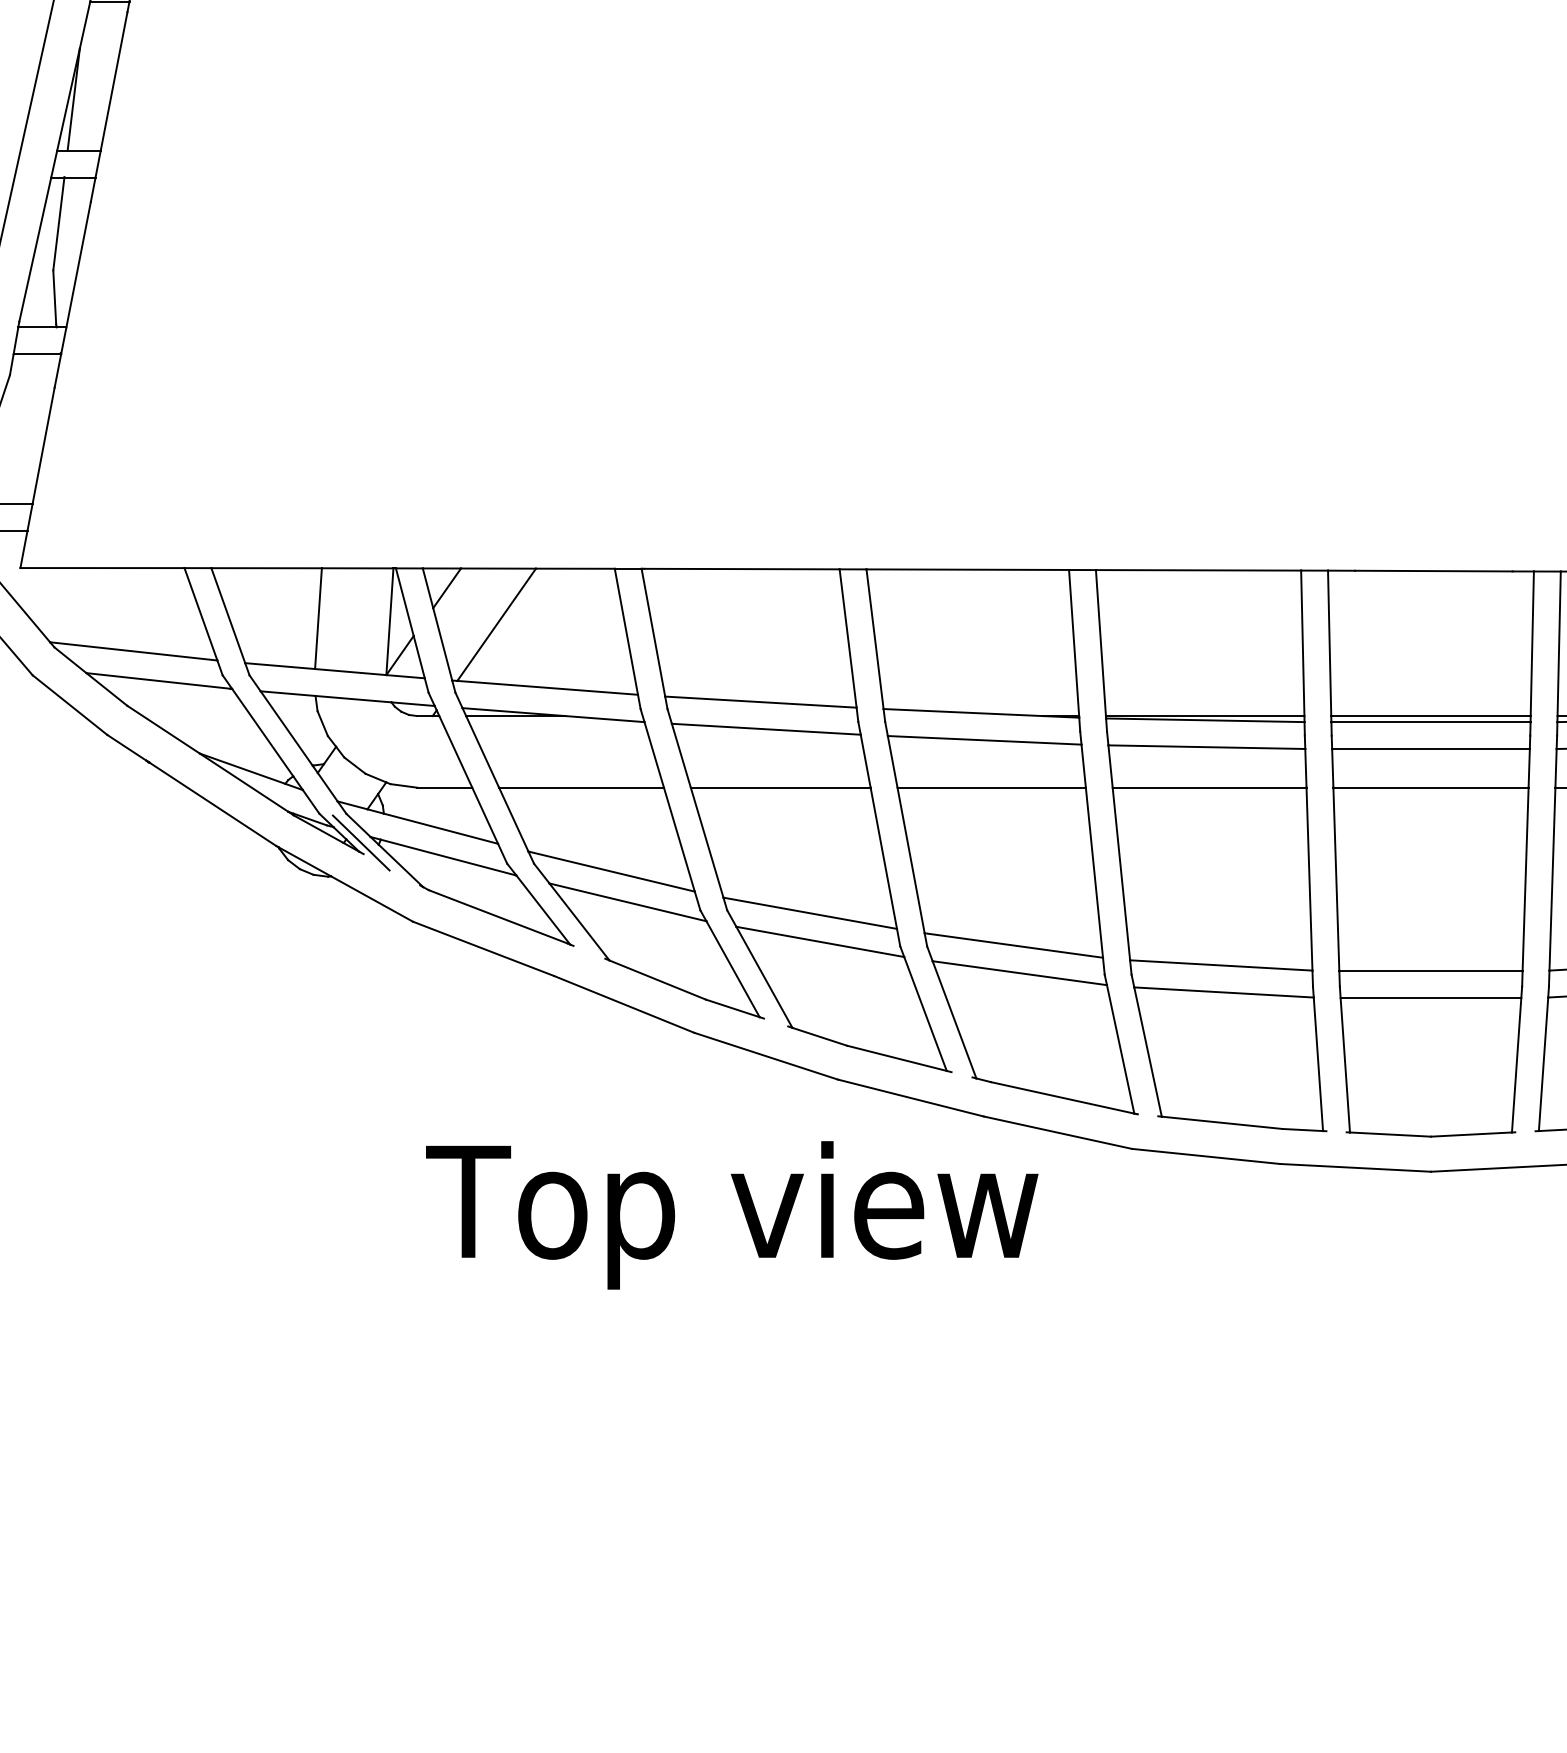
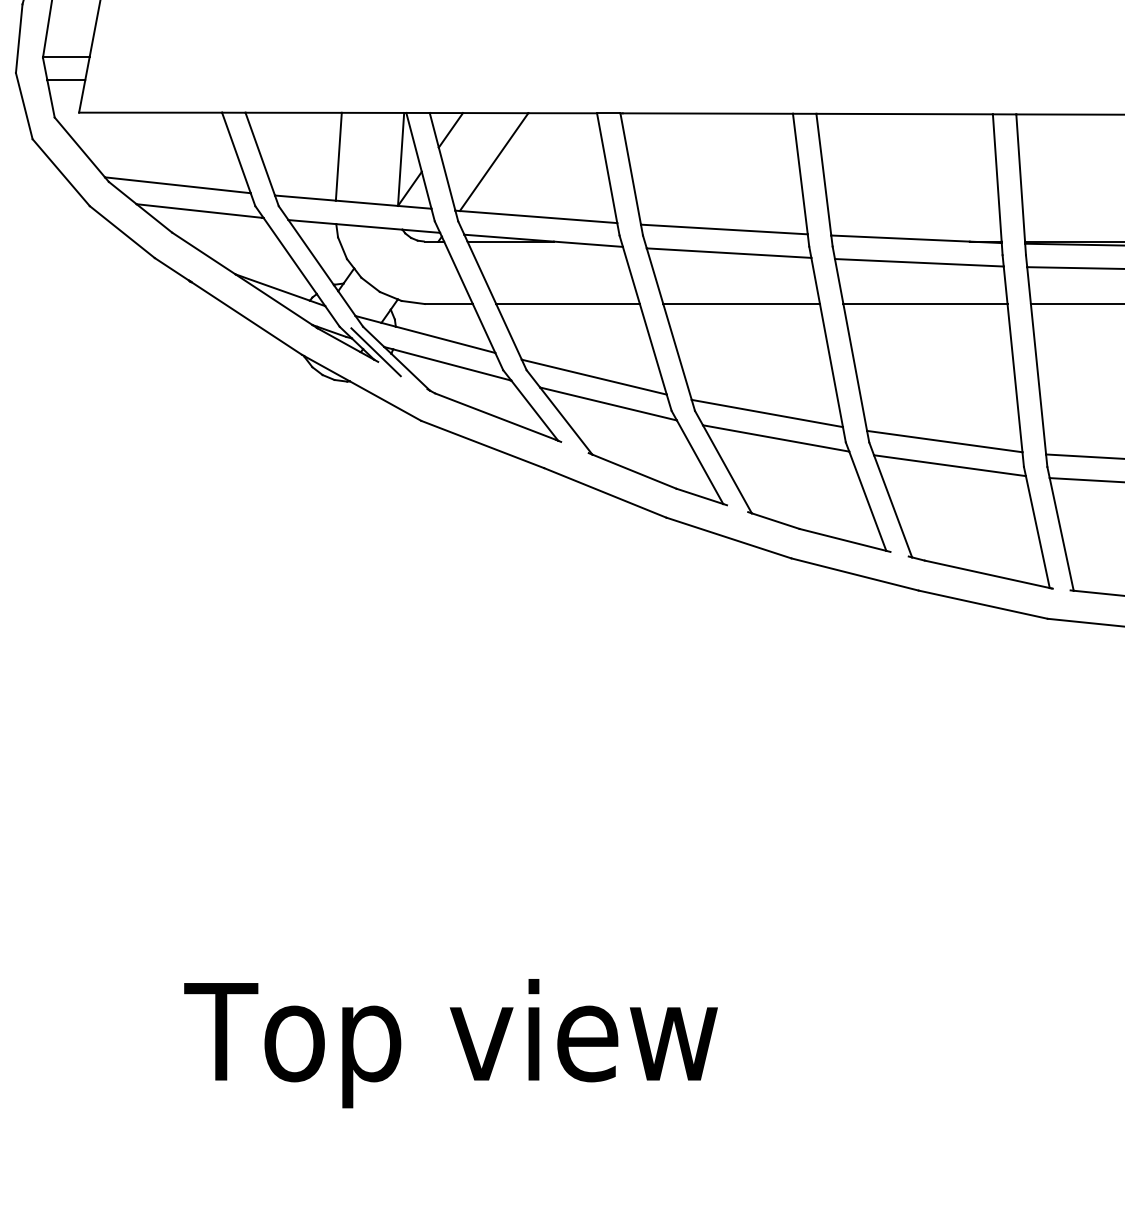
text: (732, 1215) -> (451, 1043), moved

